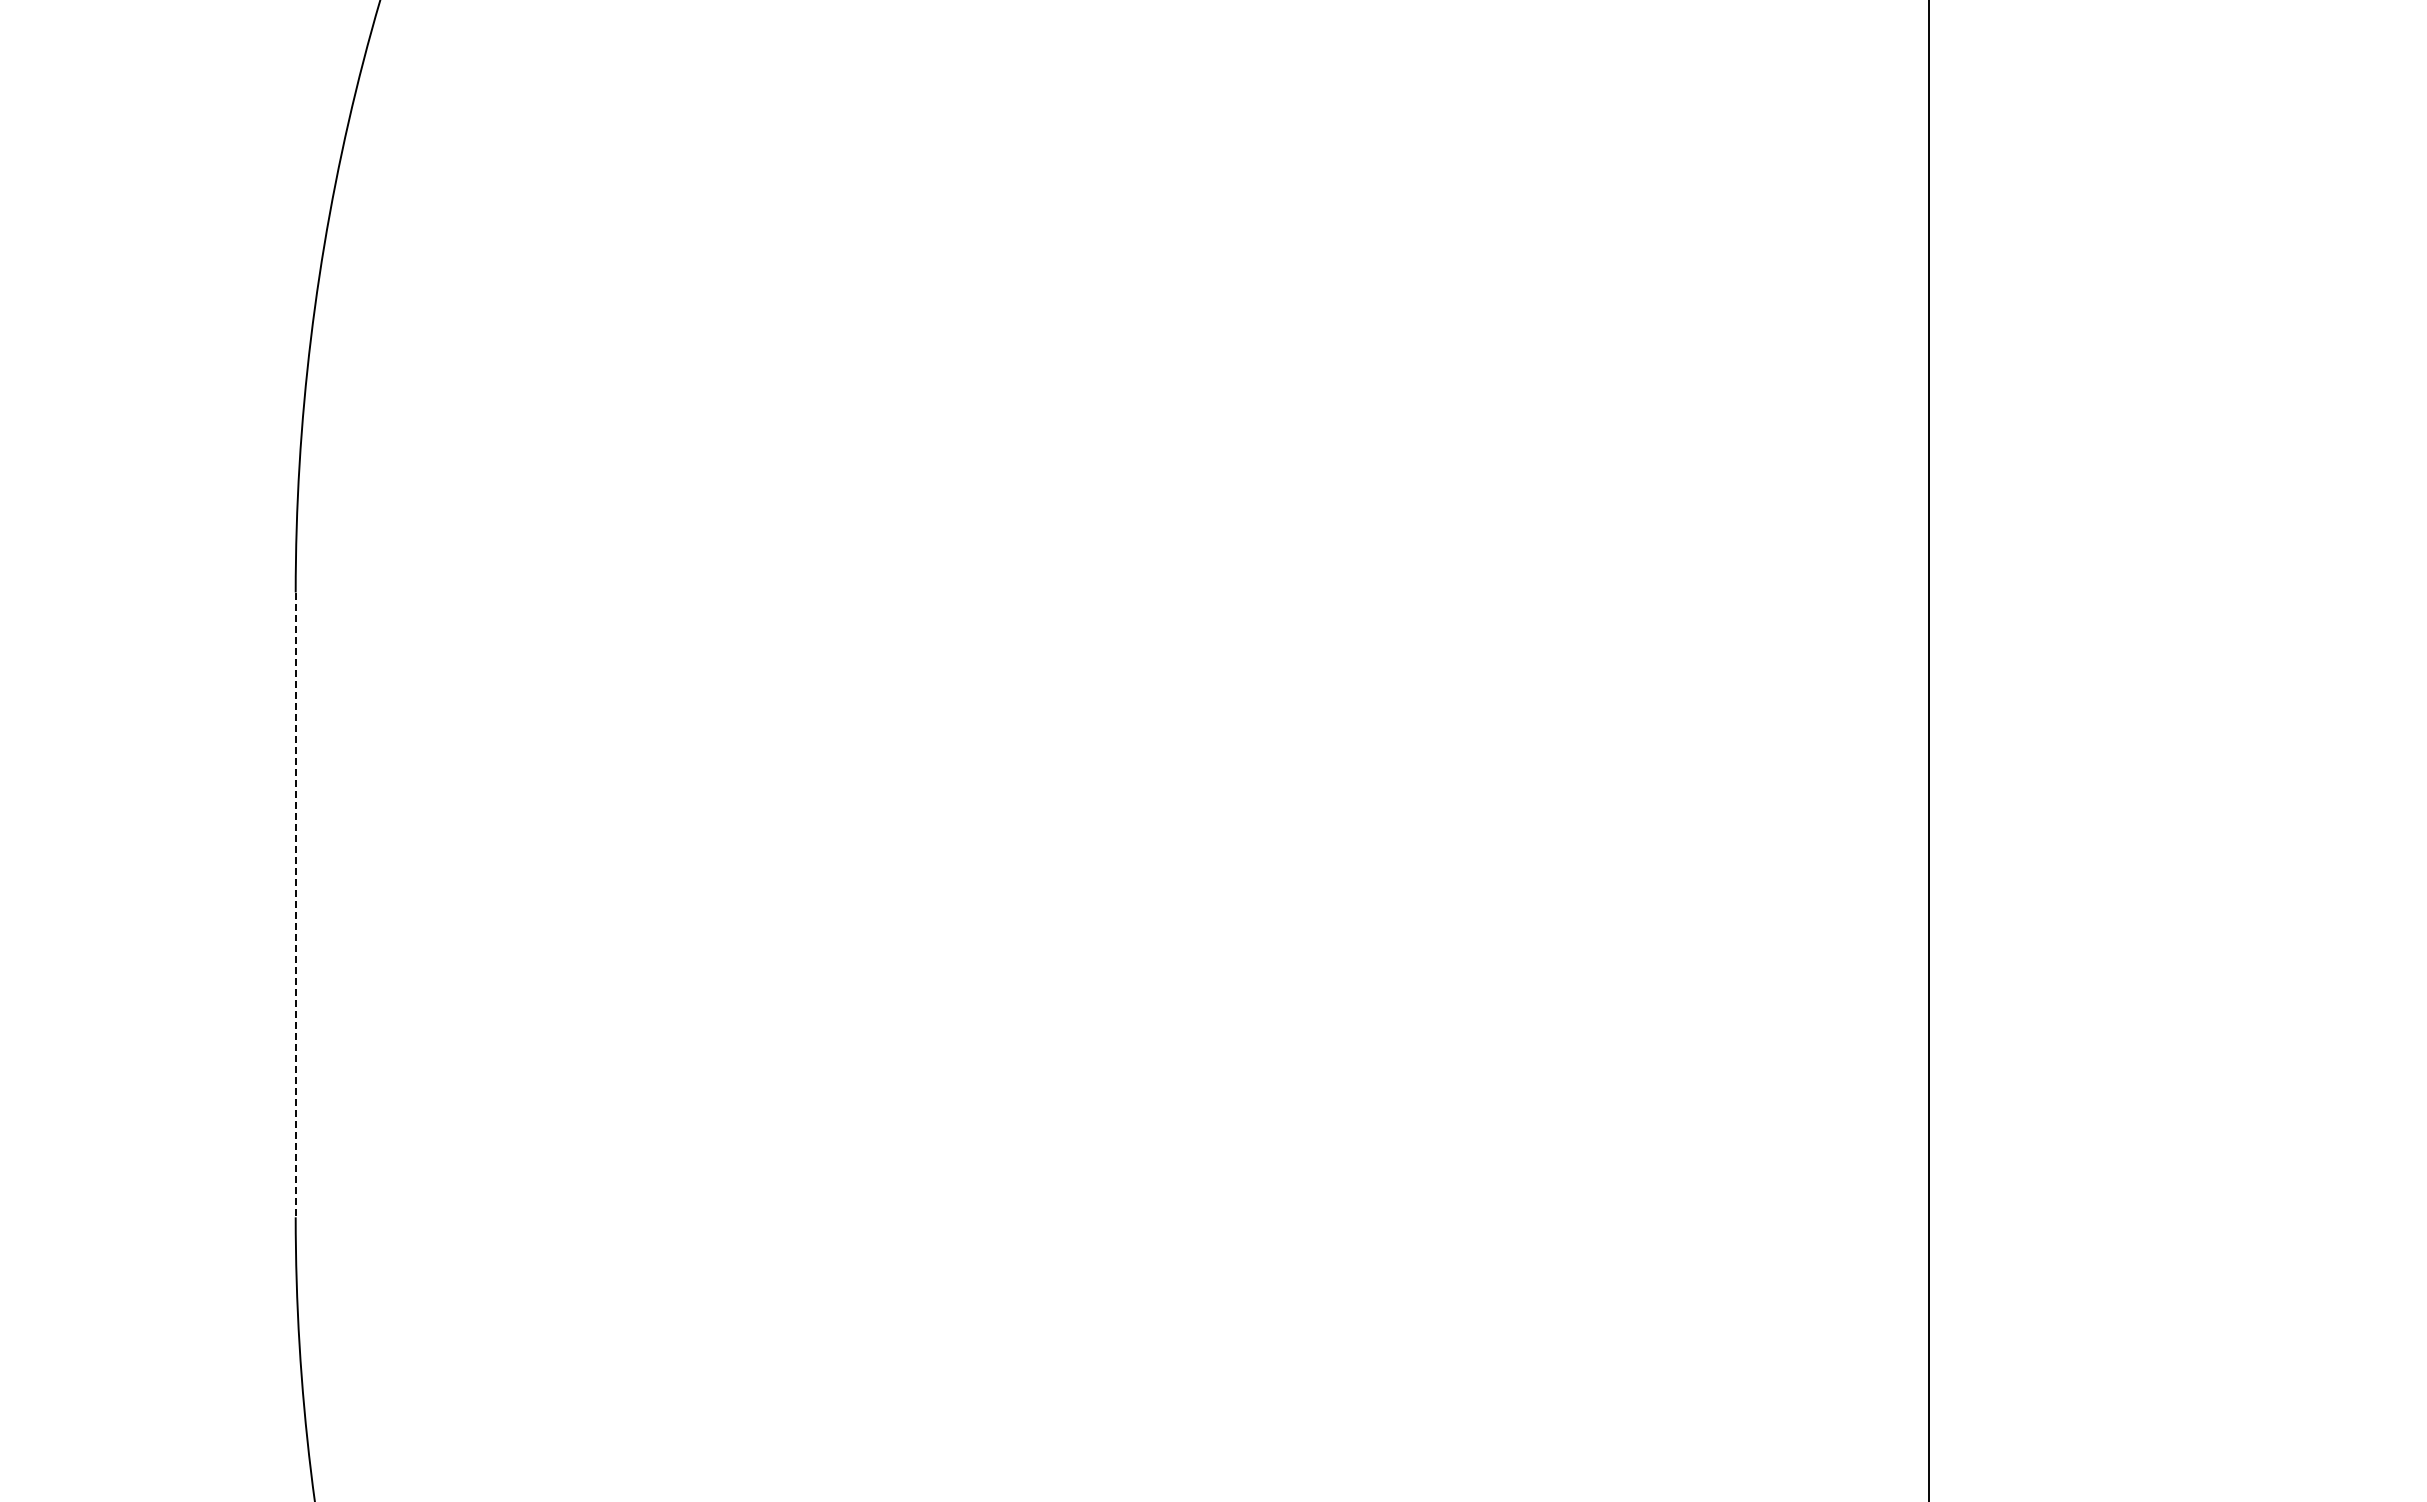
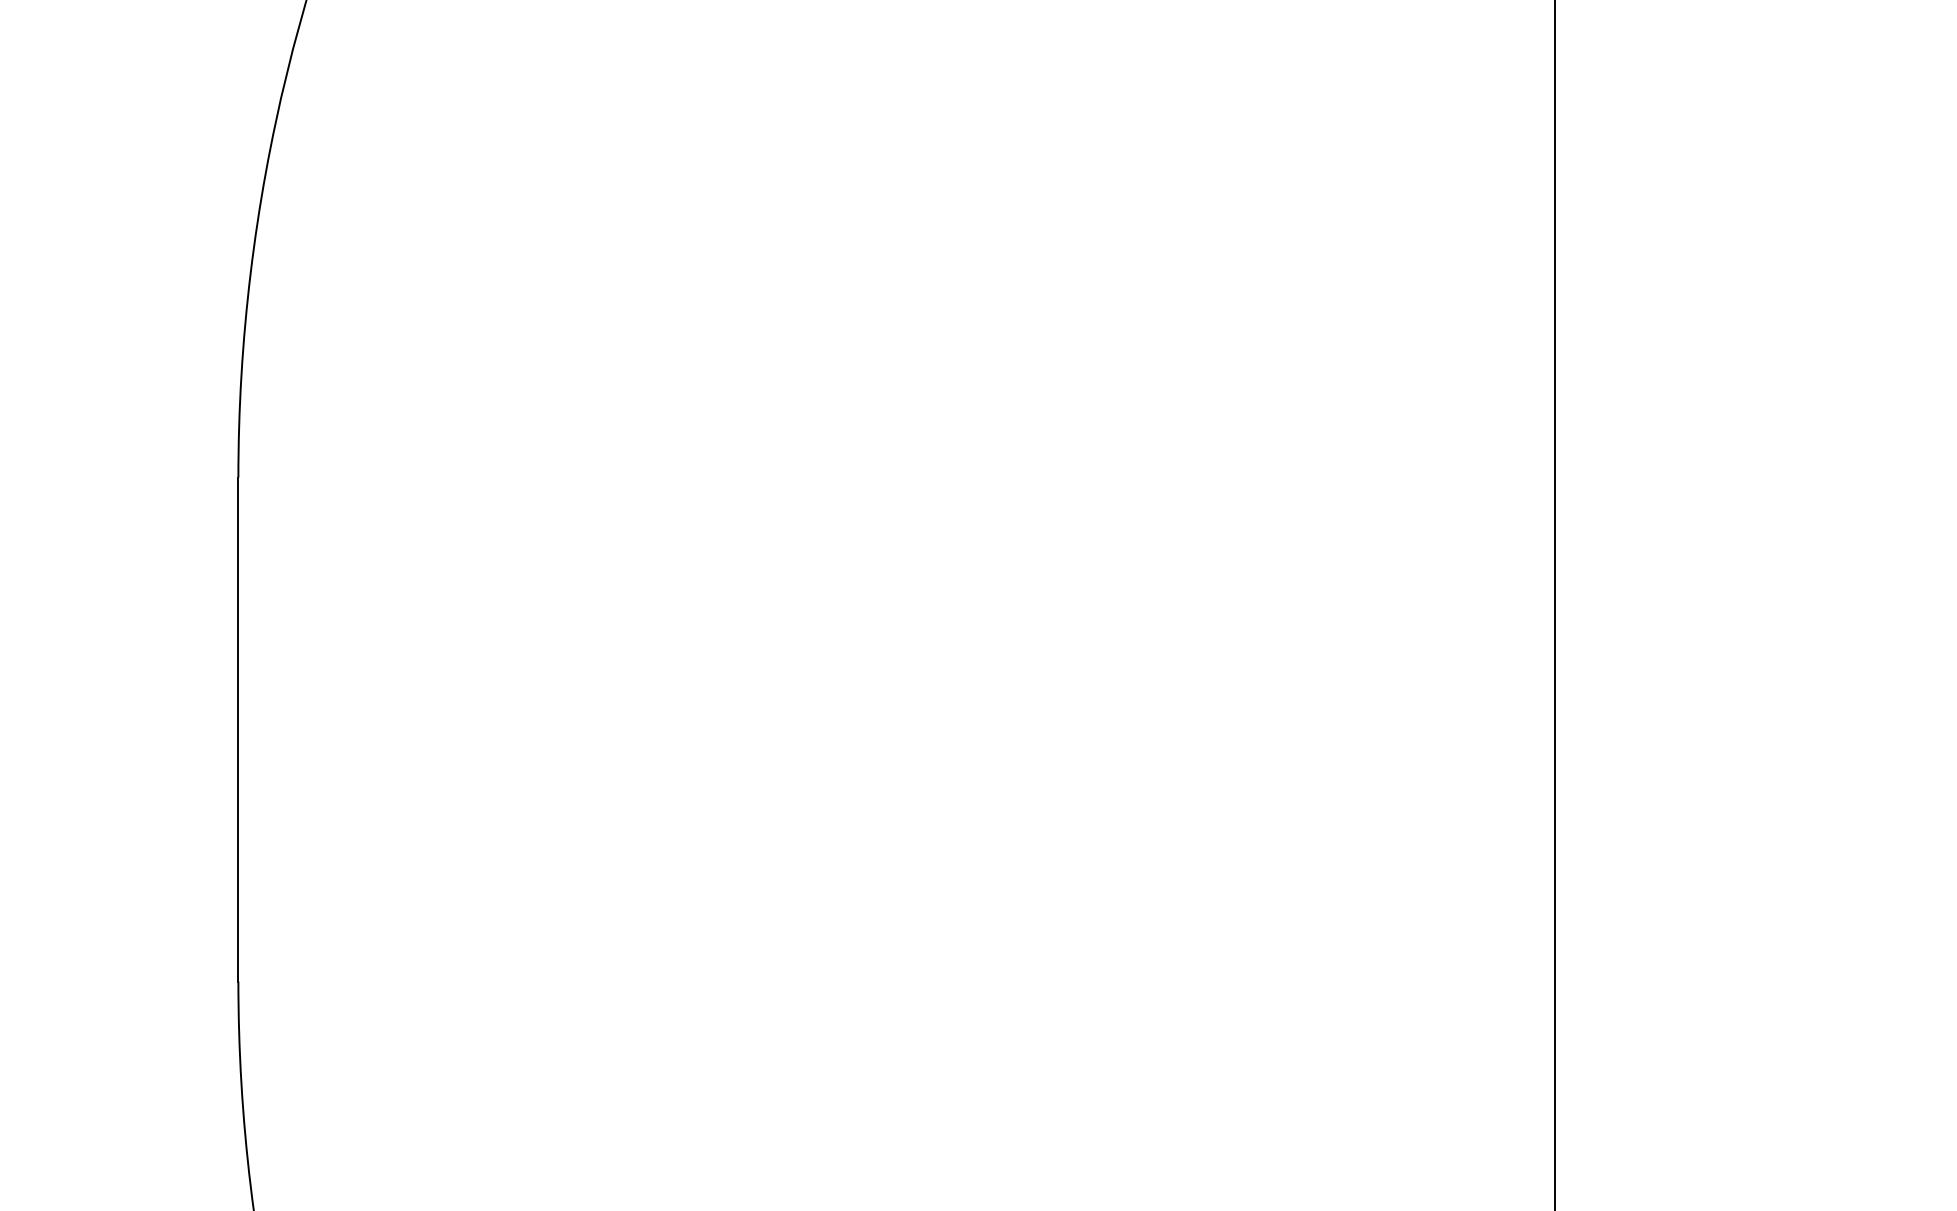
line: (295, 905) -> (238, 730), dashed -> solid

